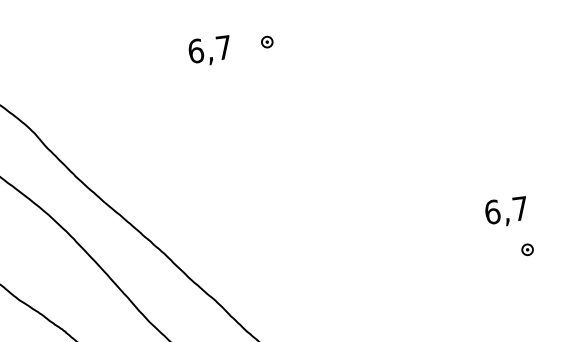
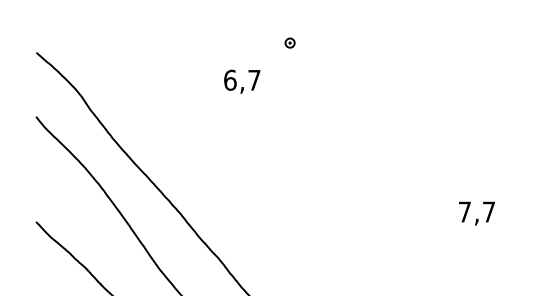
text: (210, 50) -> (242, 81), moved
text: (492, 211) -> (464, 211), 6,7 -> 7,7
part: (527, 249) -> (490, 247), removed

